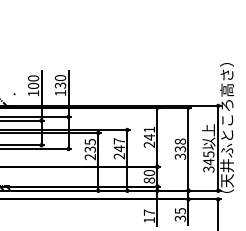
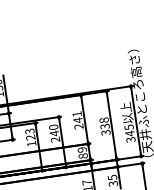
text: (118, 141) -> (53, 127), 247 -> 240
text: (89, 149) -> (30, 137), 235 -> 123
text: (149, 173) -> (82, 150), 80 -> 89

